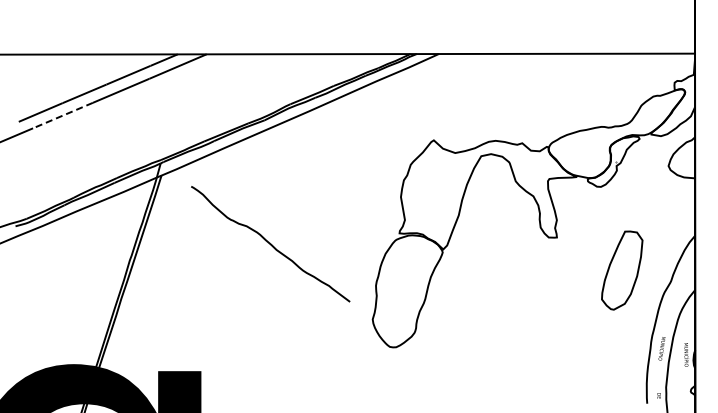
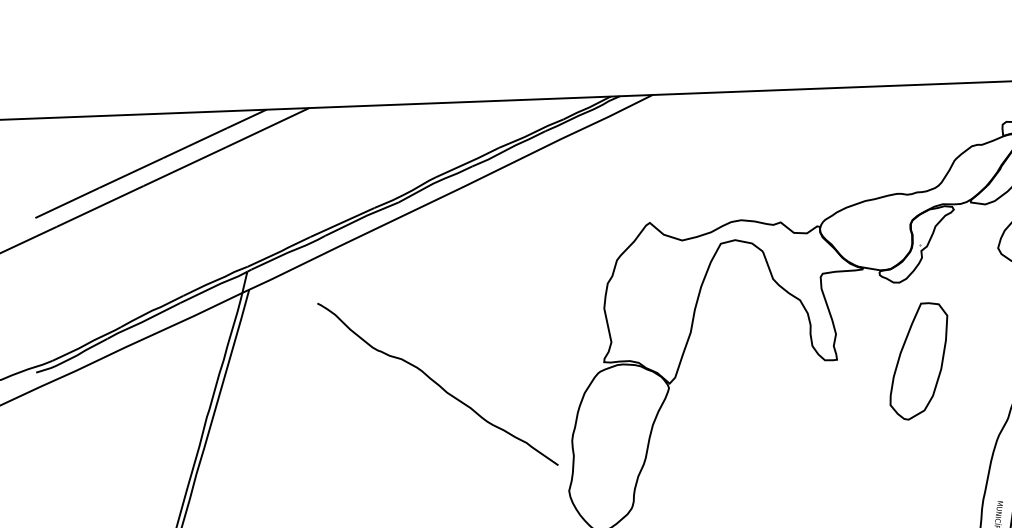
line: (62, 115) -> (99, 206), dashed -> solid
curve: (270, 244) -> (437, 384), moved
part: (622, 270) -> (919, 361), moved

